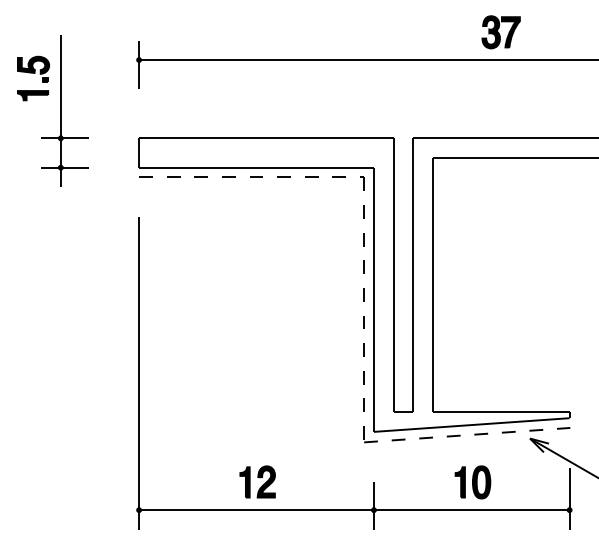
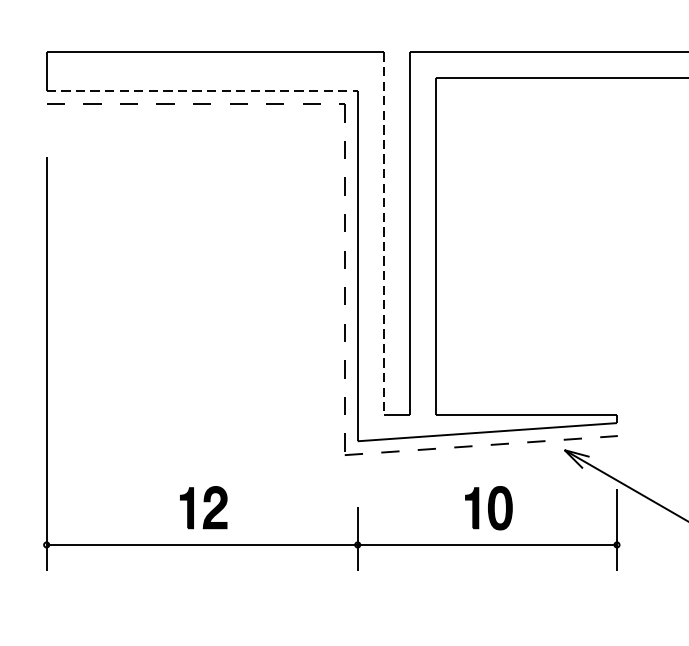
line: (257, 167) -> (203, 91), solid -> dashed
line: (393, 275) -> (383, 234), solid -> dashed

